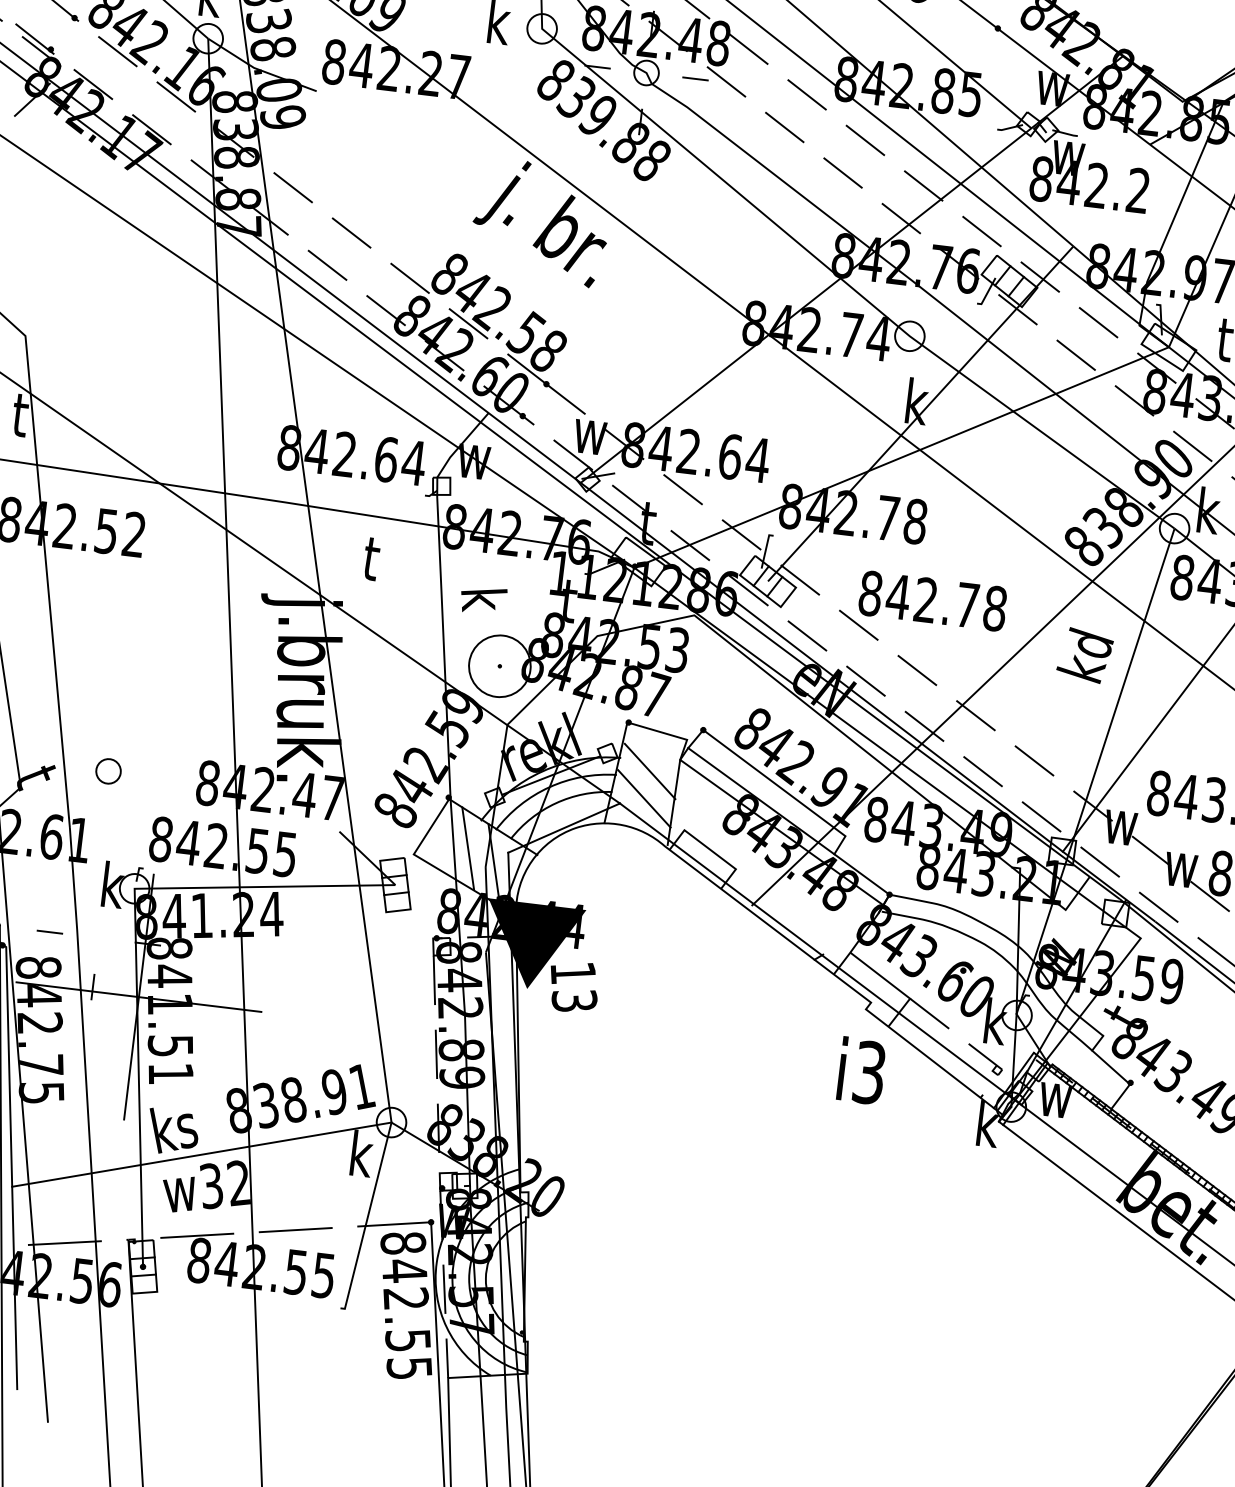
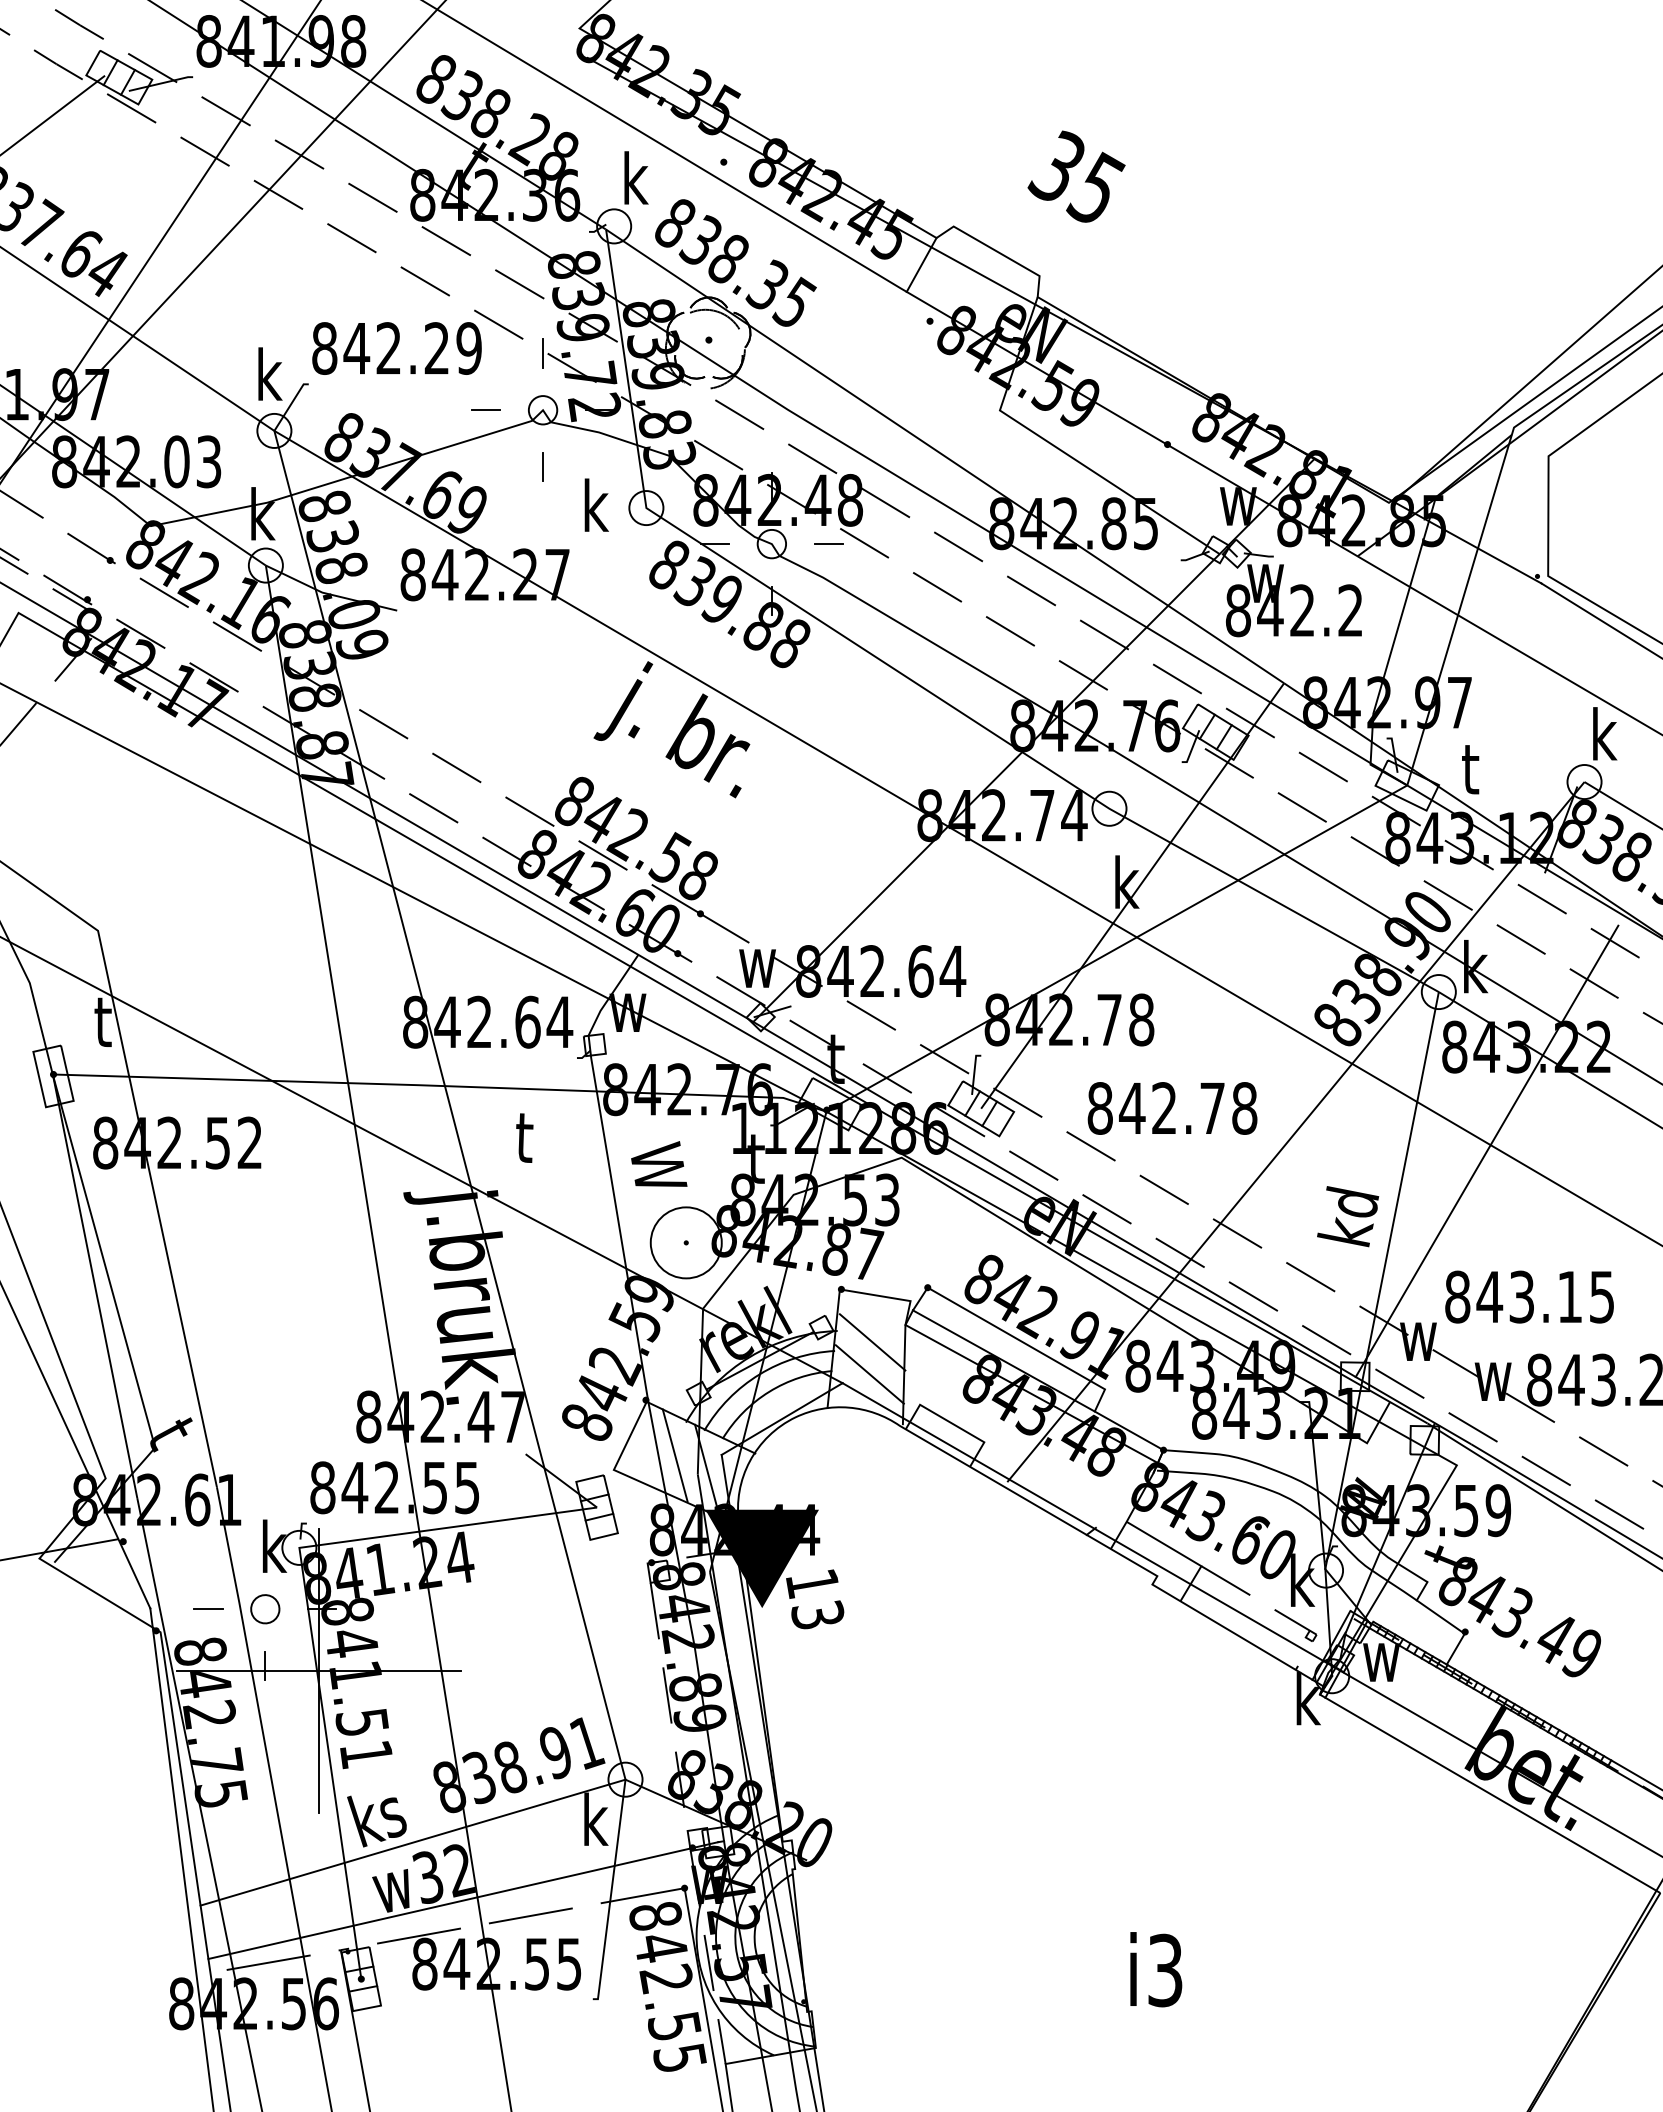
text: (485, 595) -> (659, 1163), k -> W
text: (1085, 655) -> (1348, 1216), moved
part: (108, 771) -> (265, 1609), moved
text: (862, 1070) -> (1156, 1969), moved
line: (239, 1209) -> (463, 1900), added

